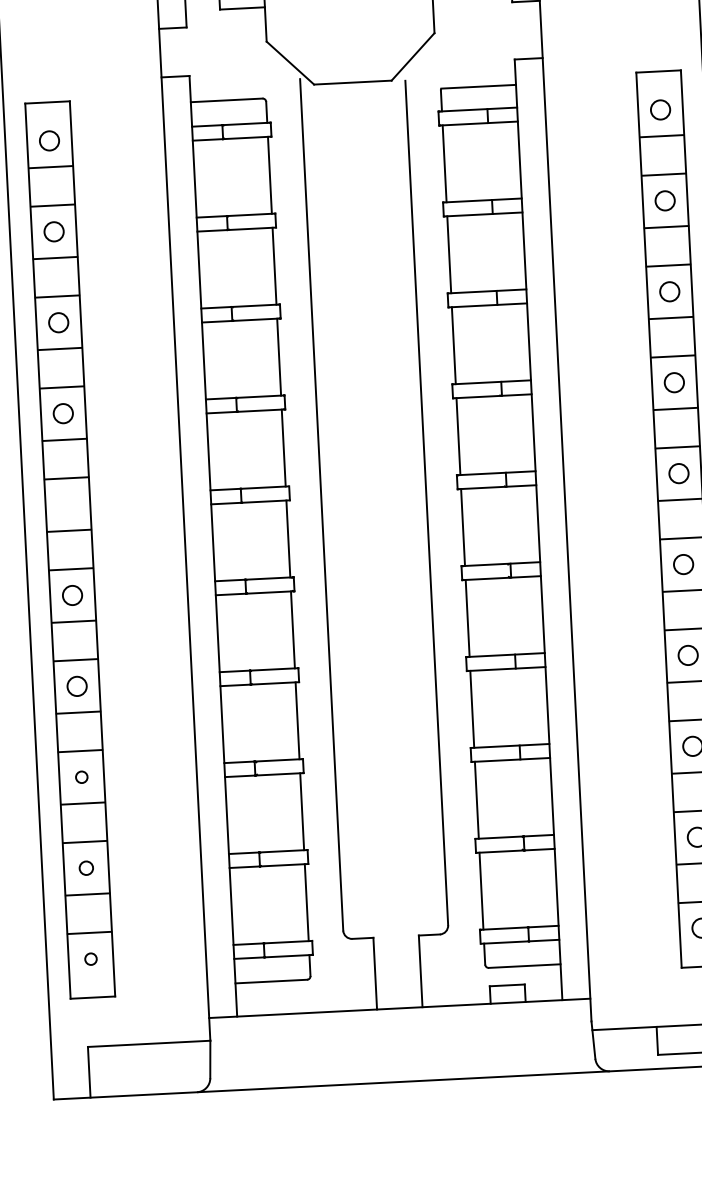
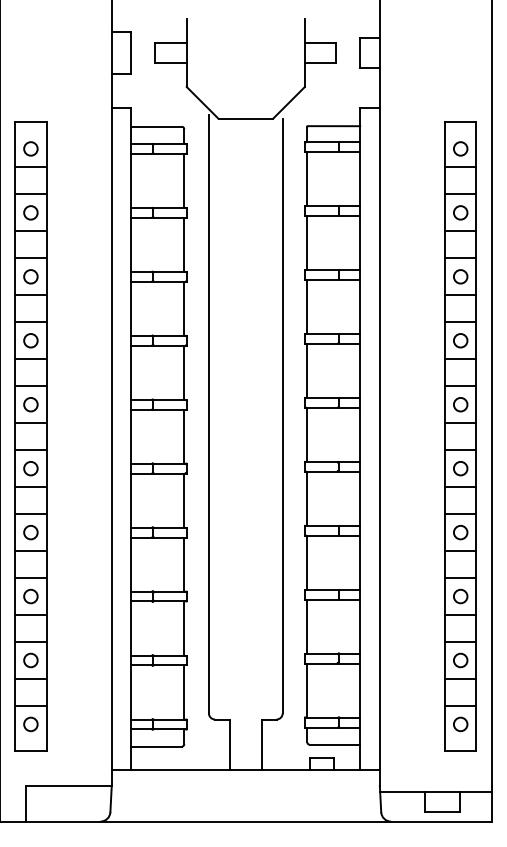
circle: (67, 504) -> (30, 404), added
circle: (81, 777) -> (30, 596), size x1.67
circle: (85, 868) -> (30, 660), size x1.43
circle: (90, 959) -> (30, 724), size x1.67

